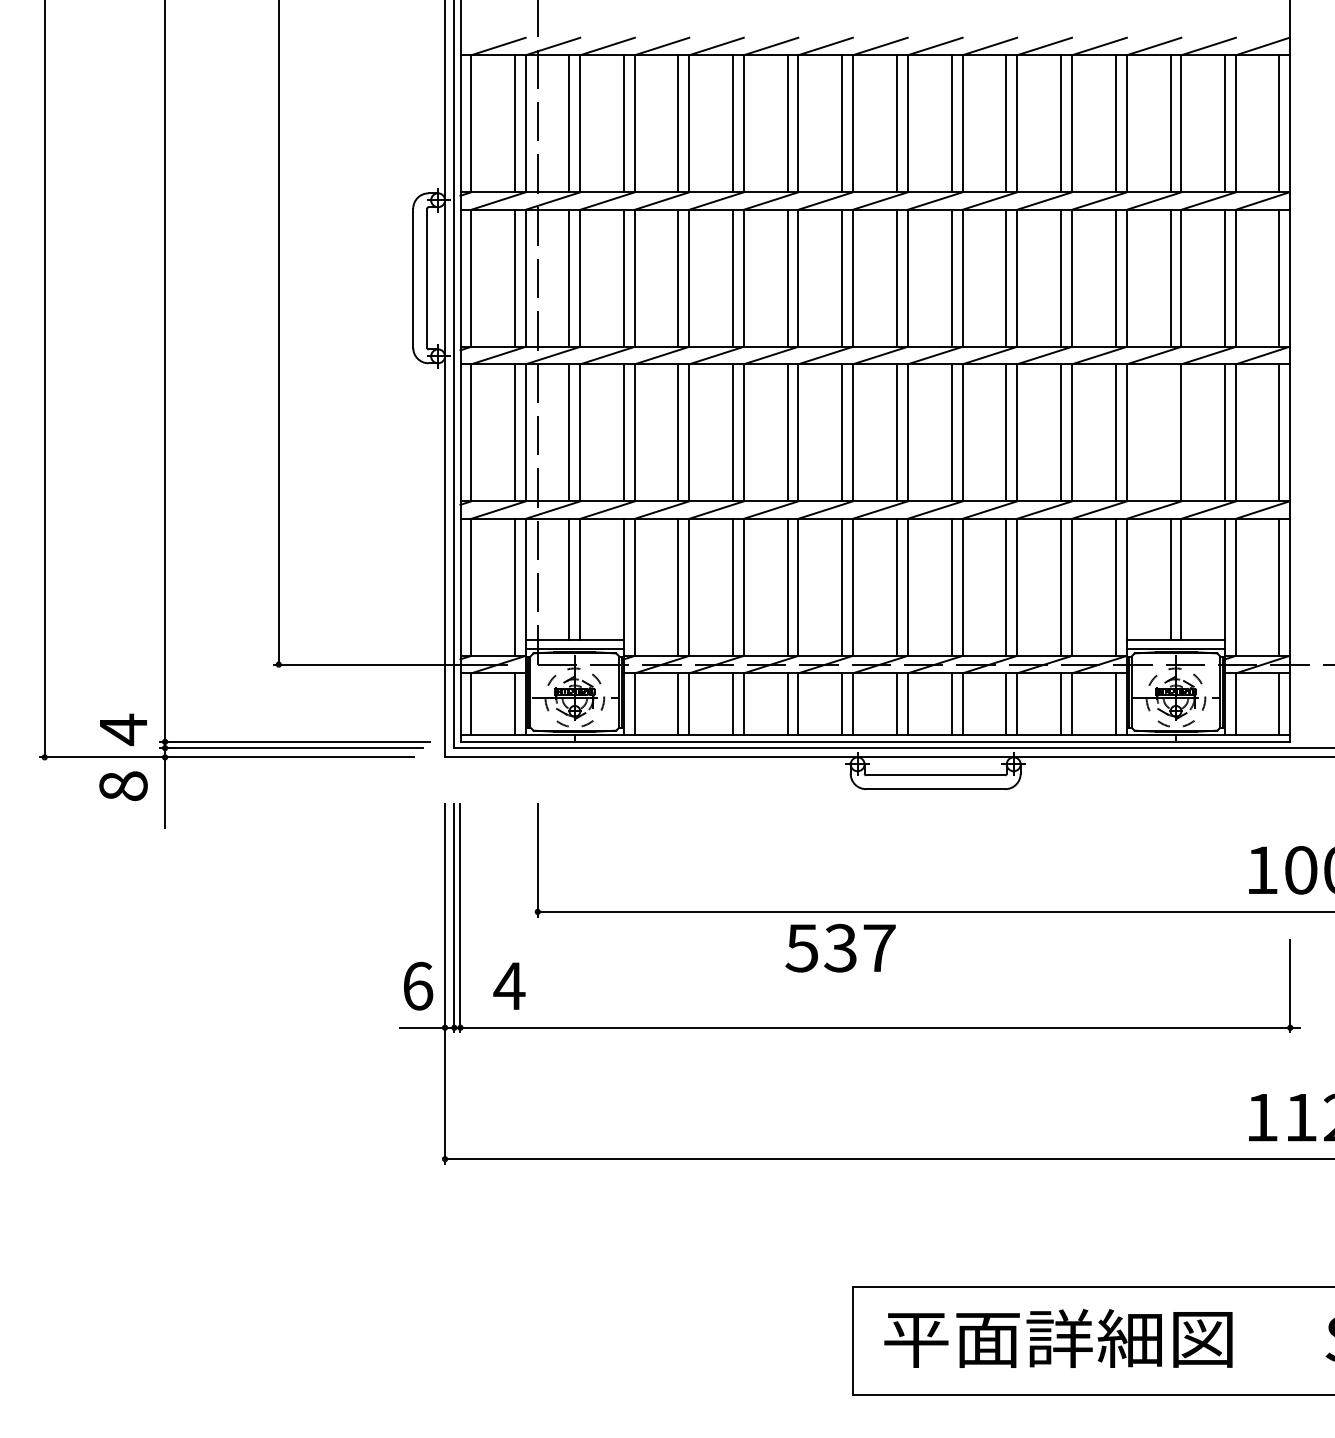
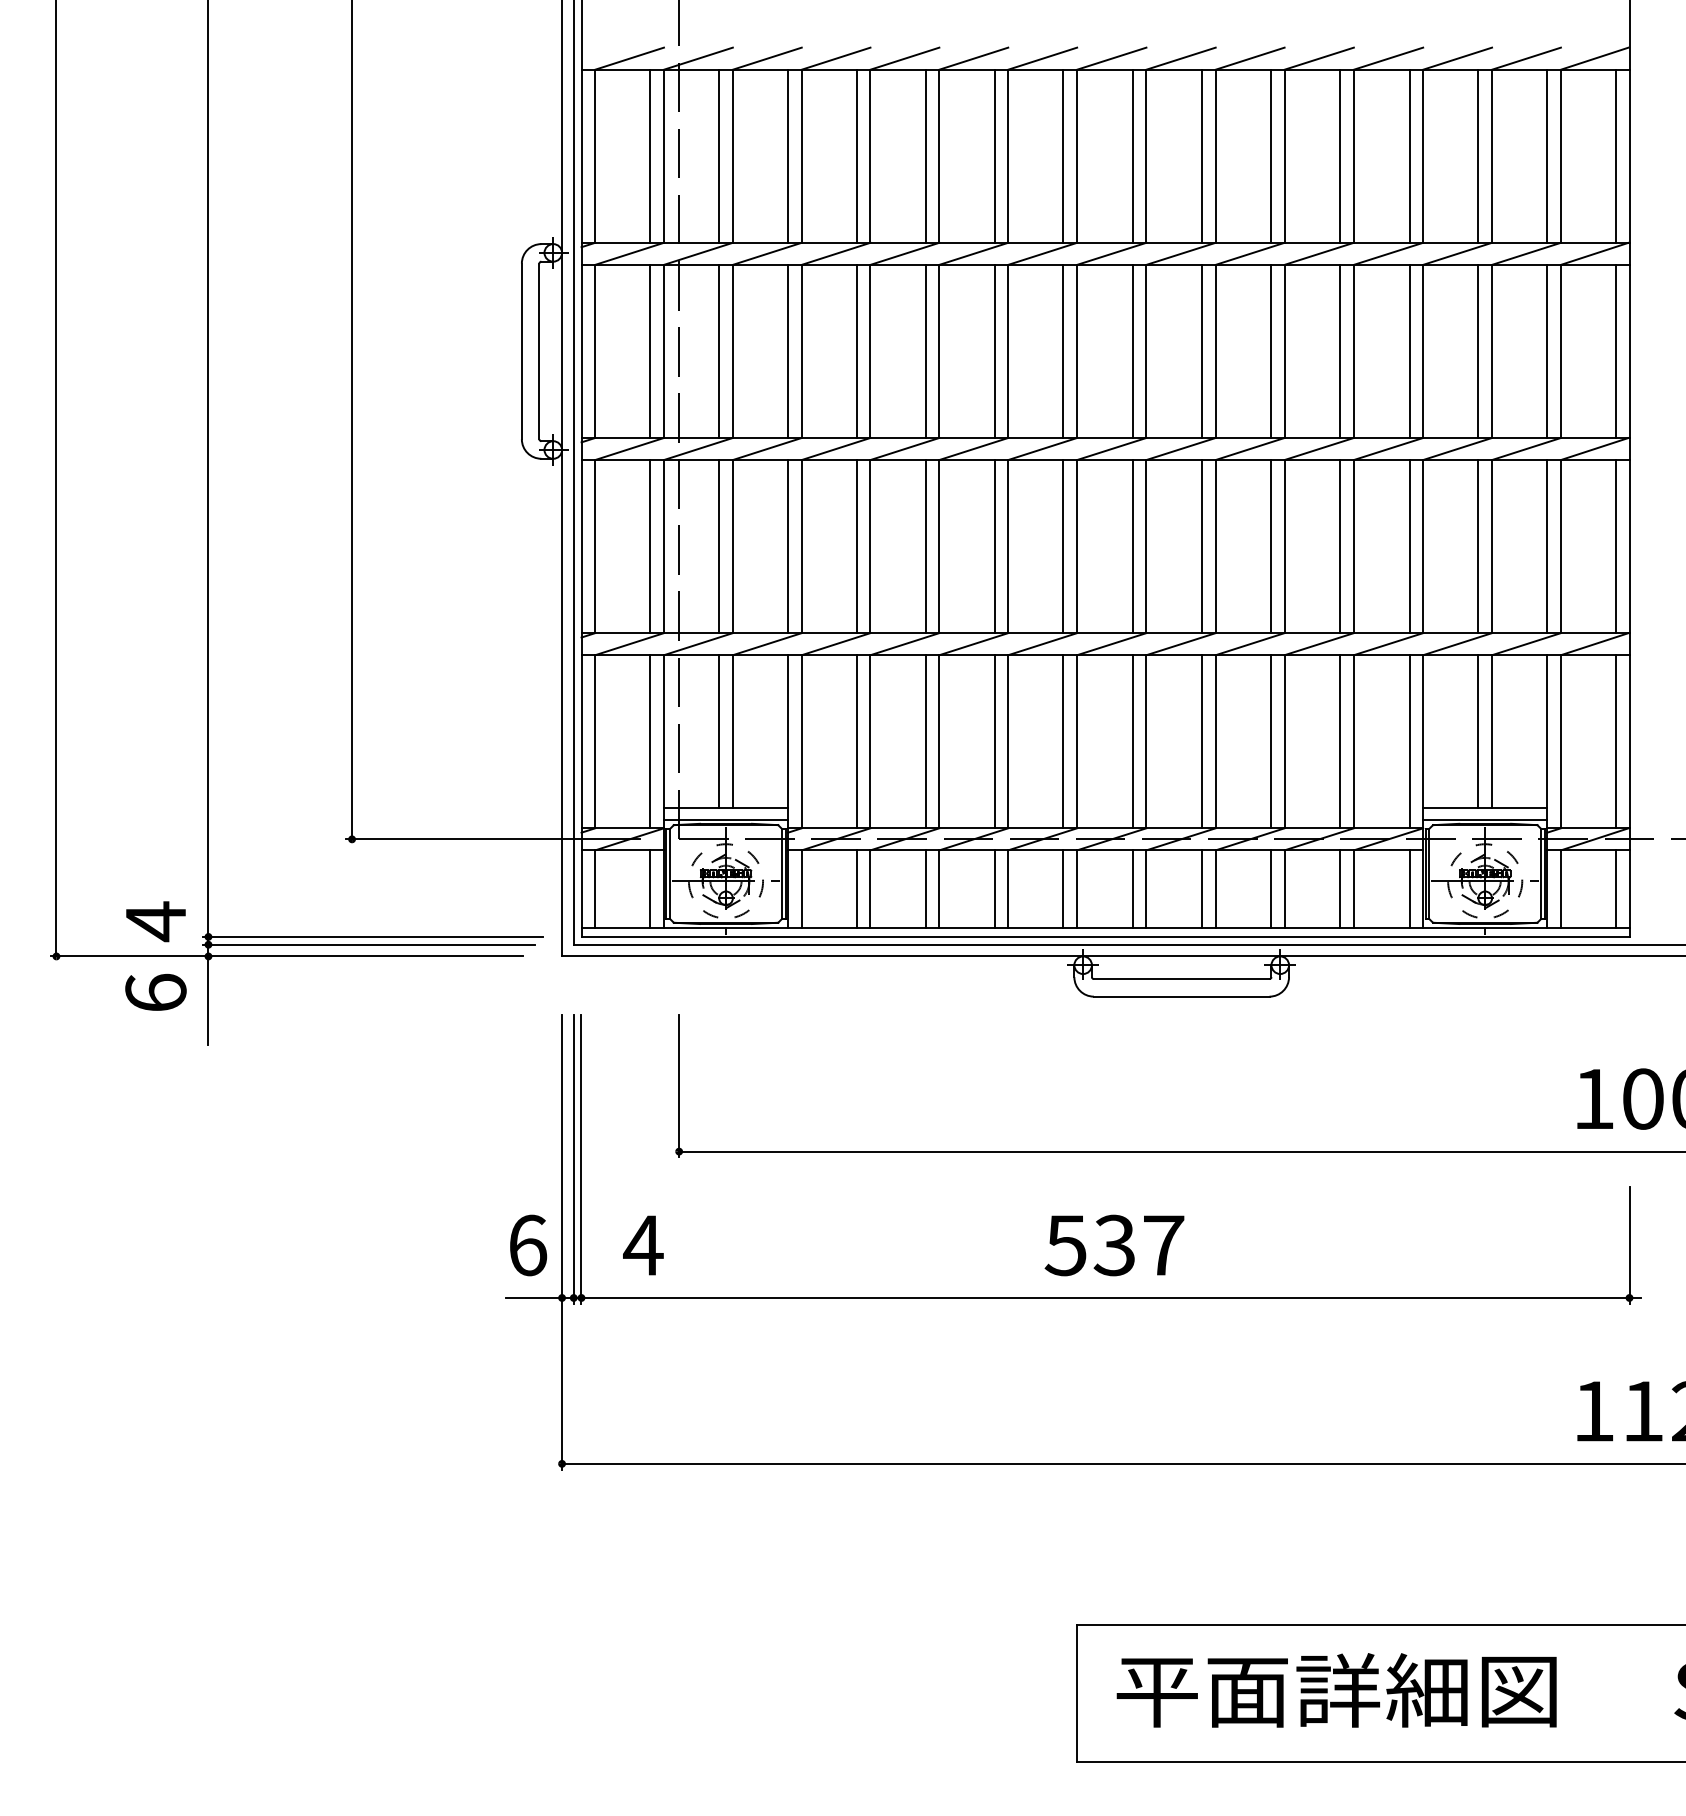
line: (1170, 432) -> (1478, 546), added
text: (123, 785) -> (155, 992), 8 -> 6
text: (840, 948) -> (1114, 1245), moved

